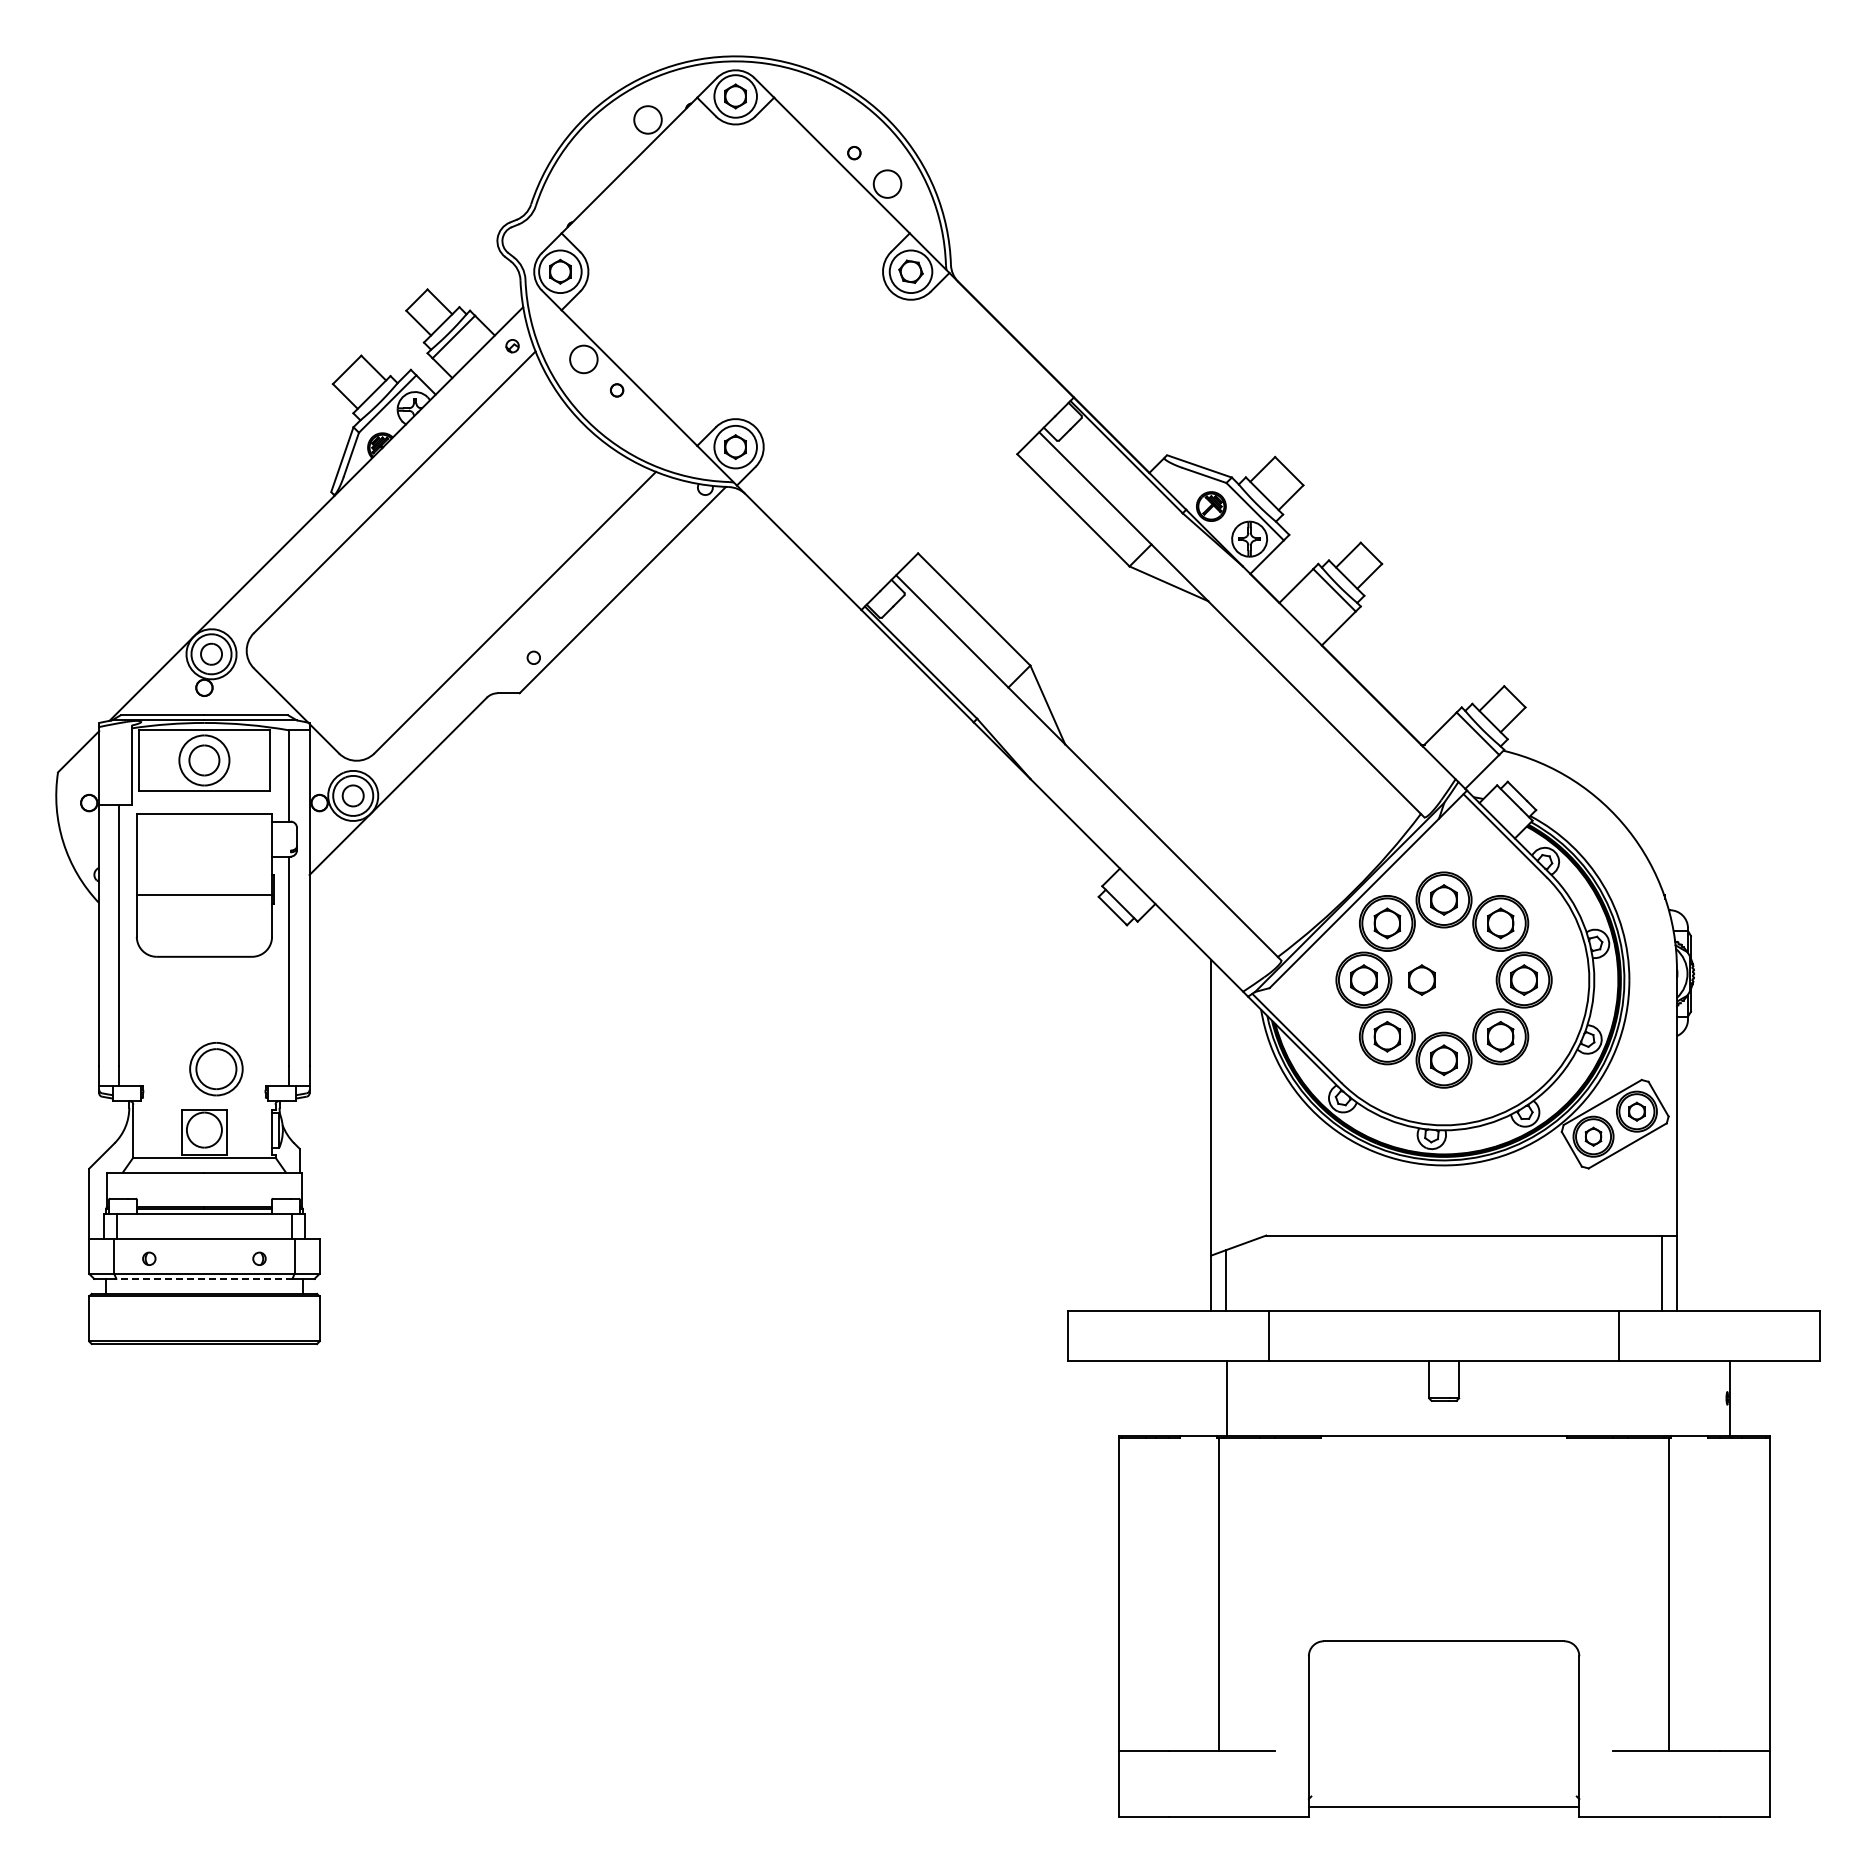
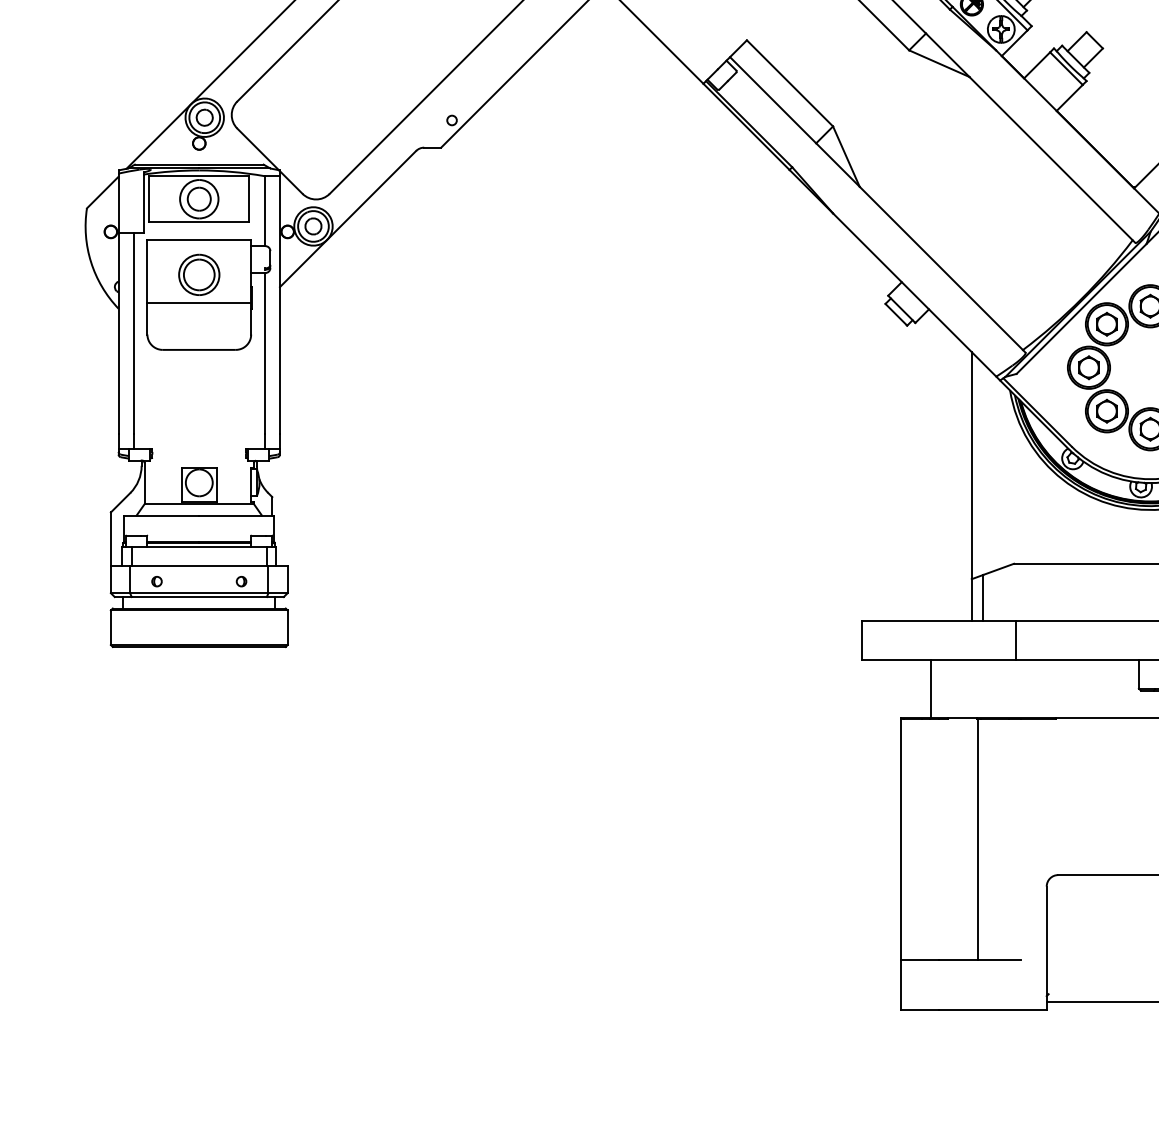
part: (1421, 979) -> (1133, 367), removed
part: (216, 1069) -> (199, 275), moved
line: (203, 1278) -> (198, 596), dashed -> solid
line: (1226, 1397) -> (931, 688), moved

